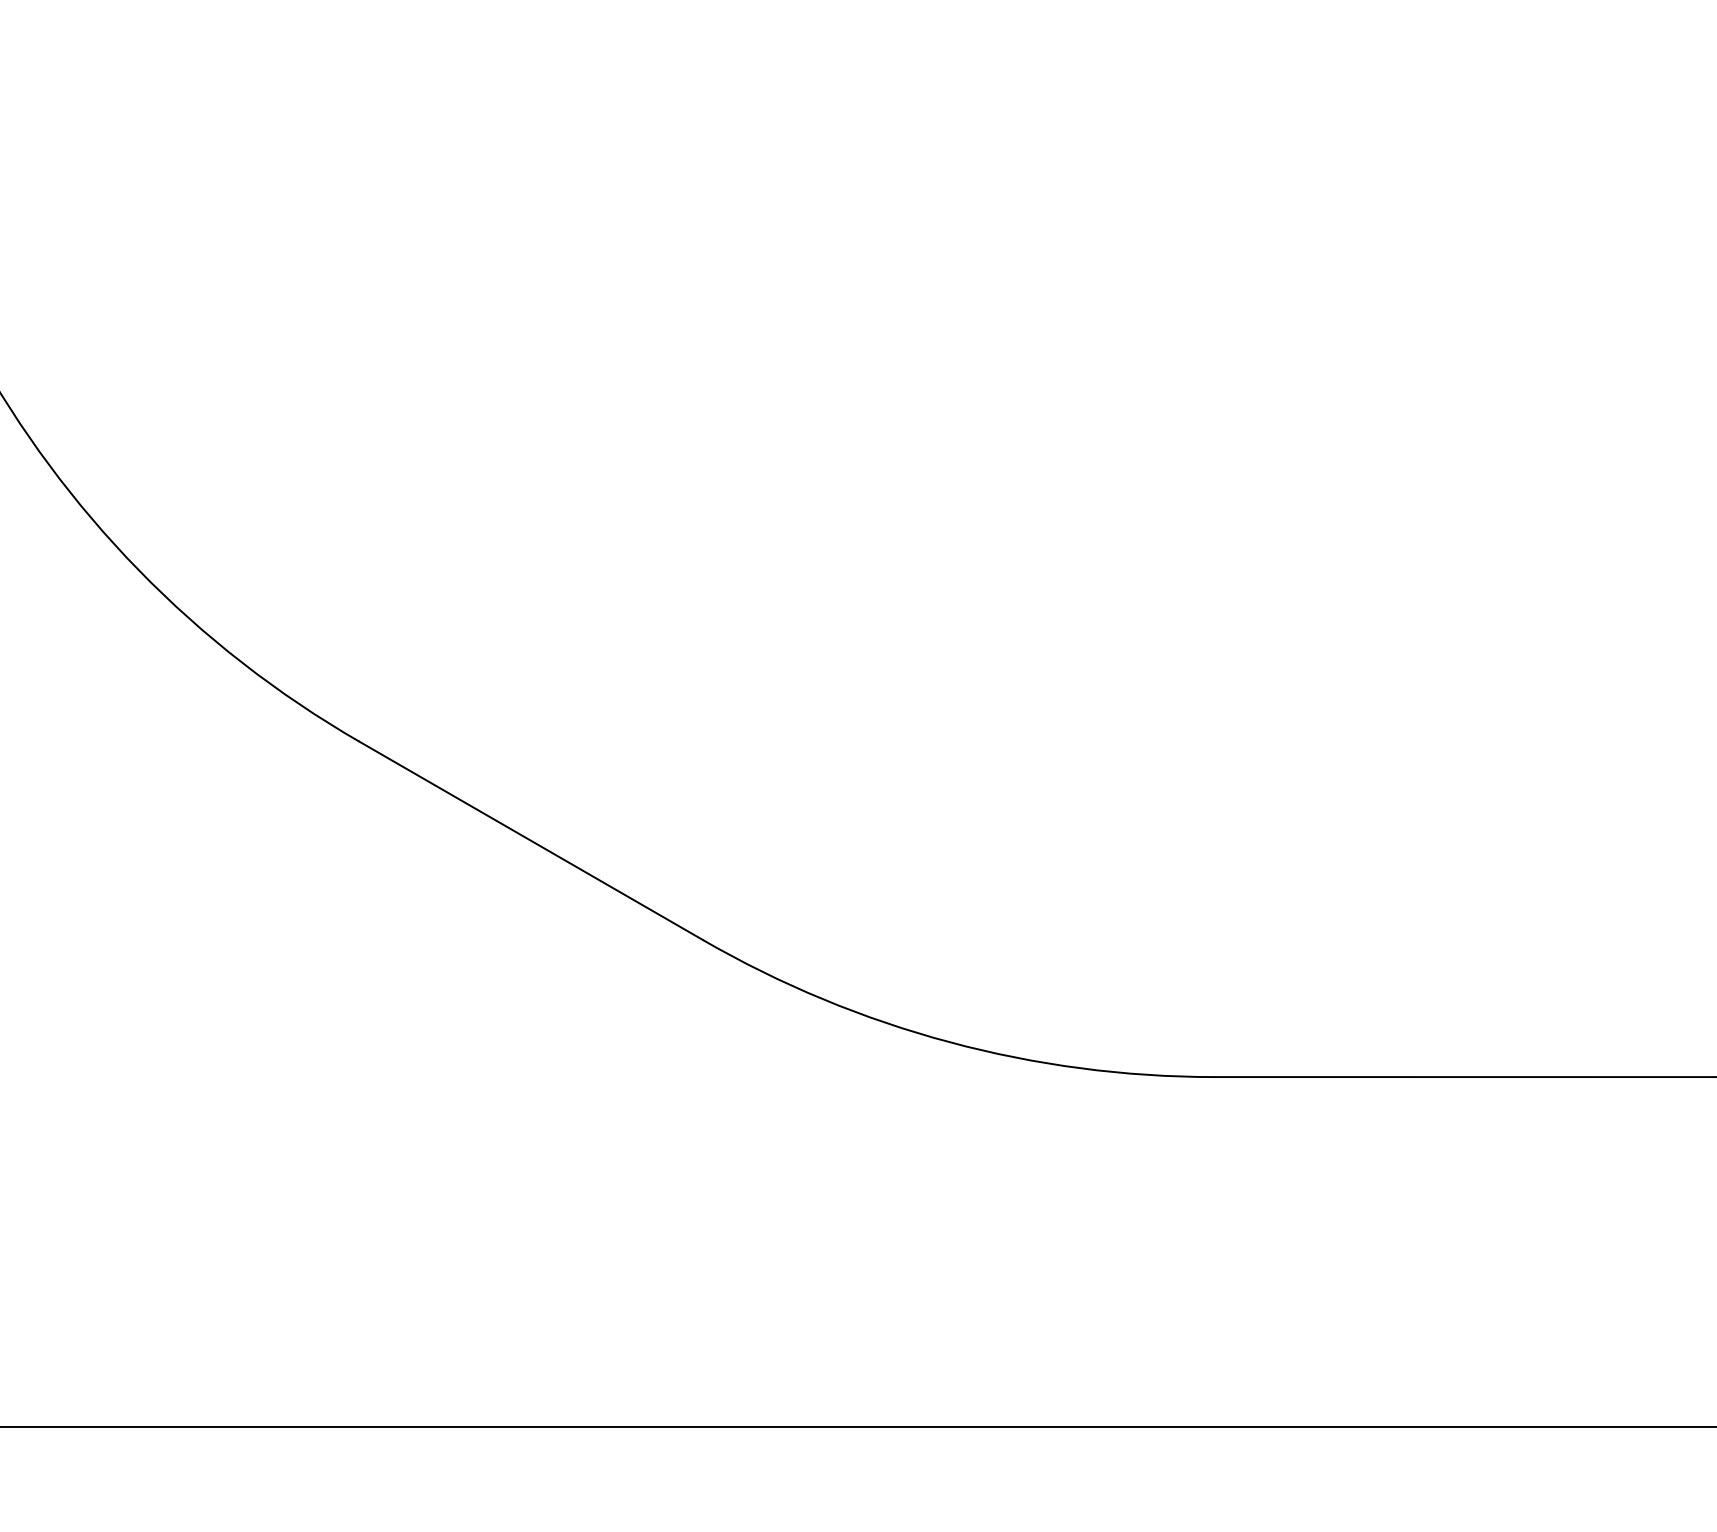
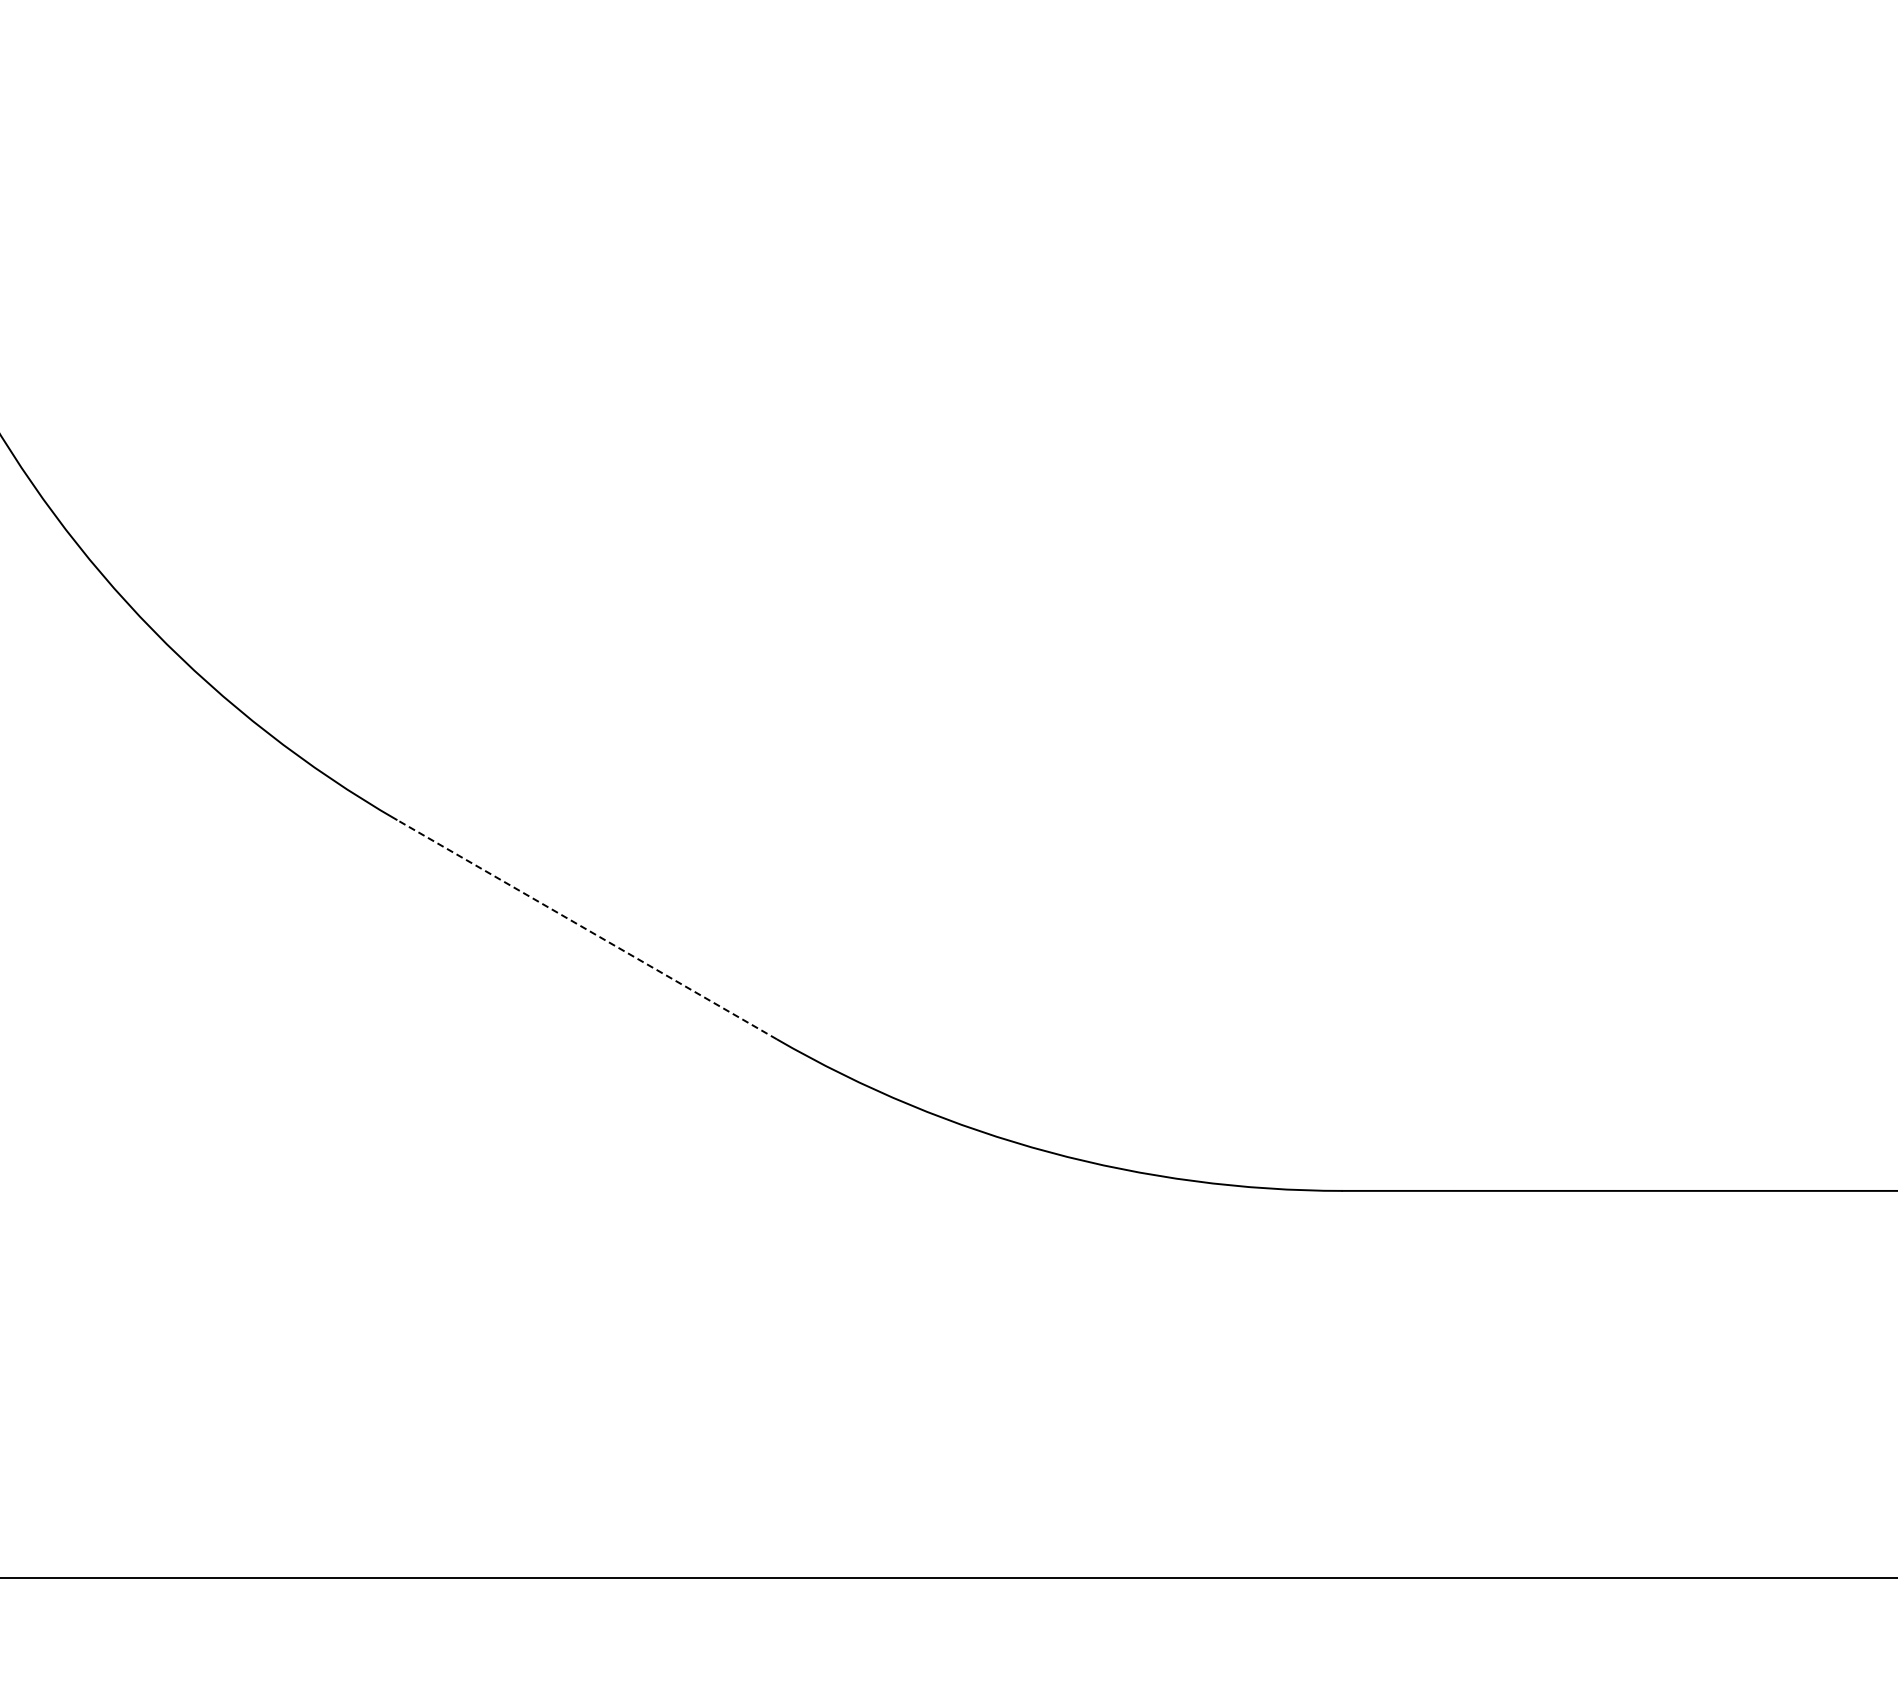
line: (530, 840) -> (586, 929), solid -> dashed

